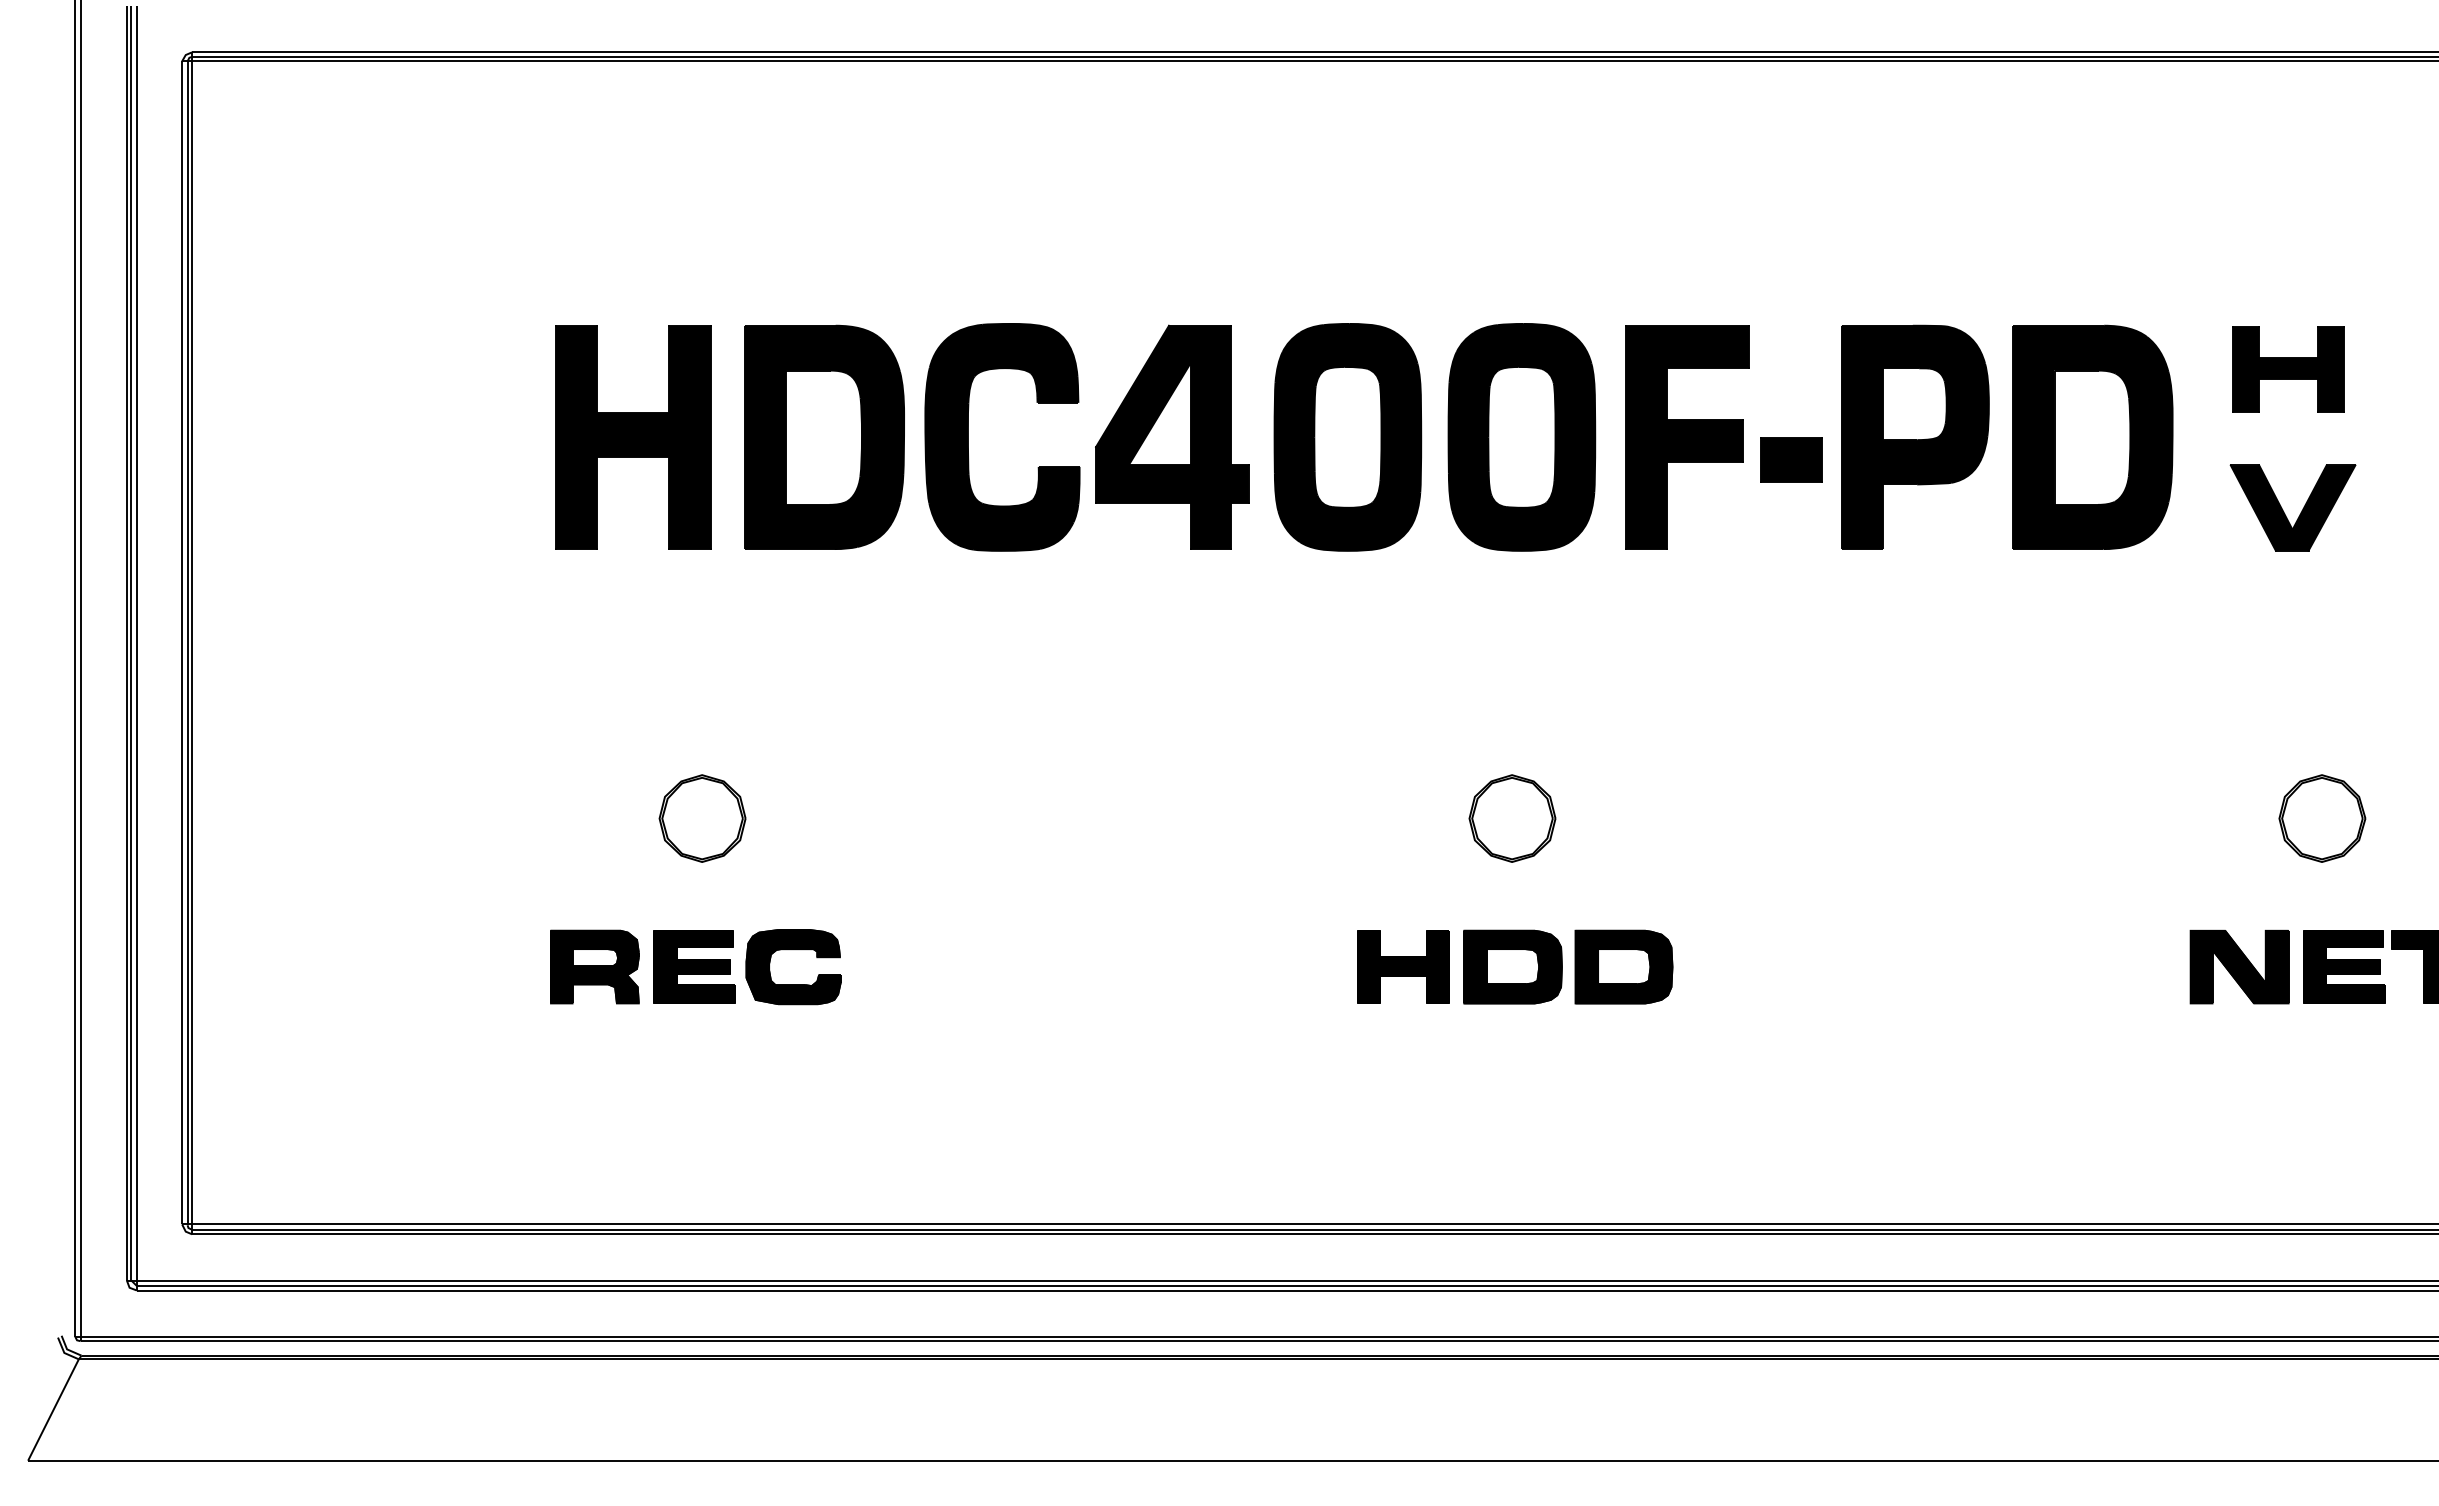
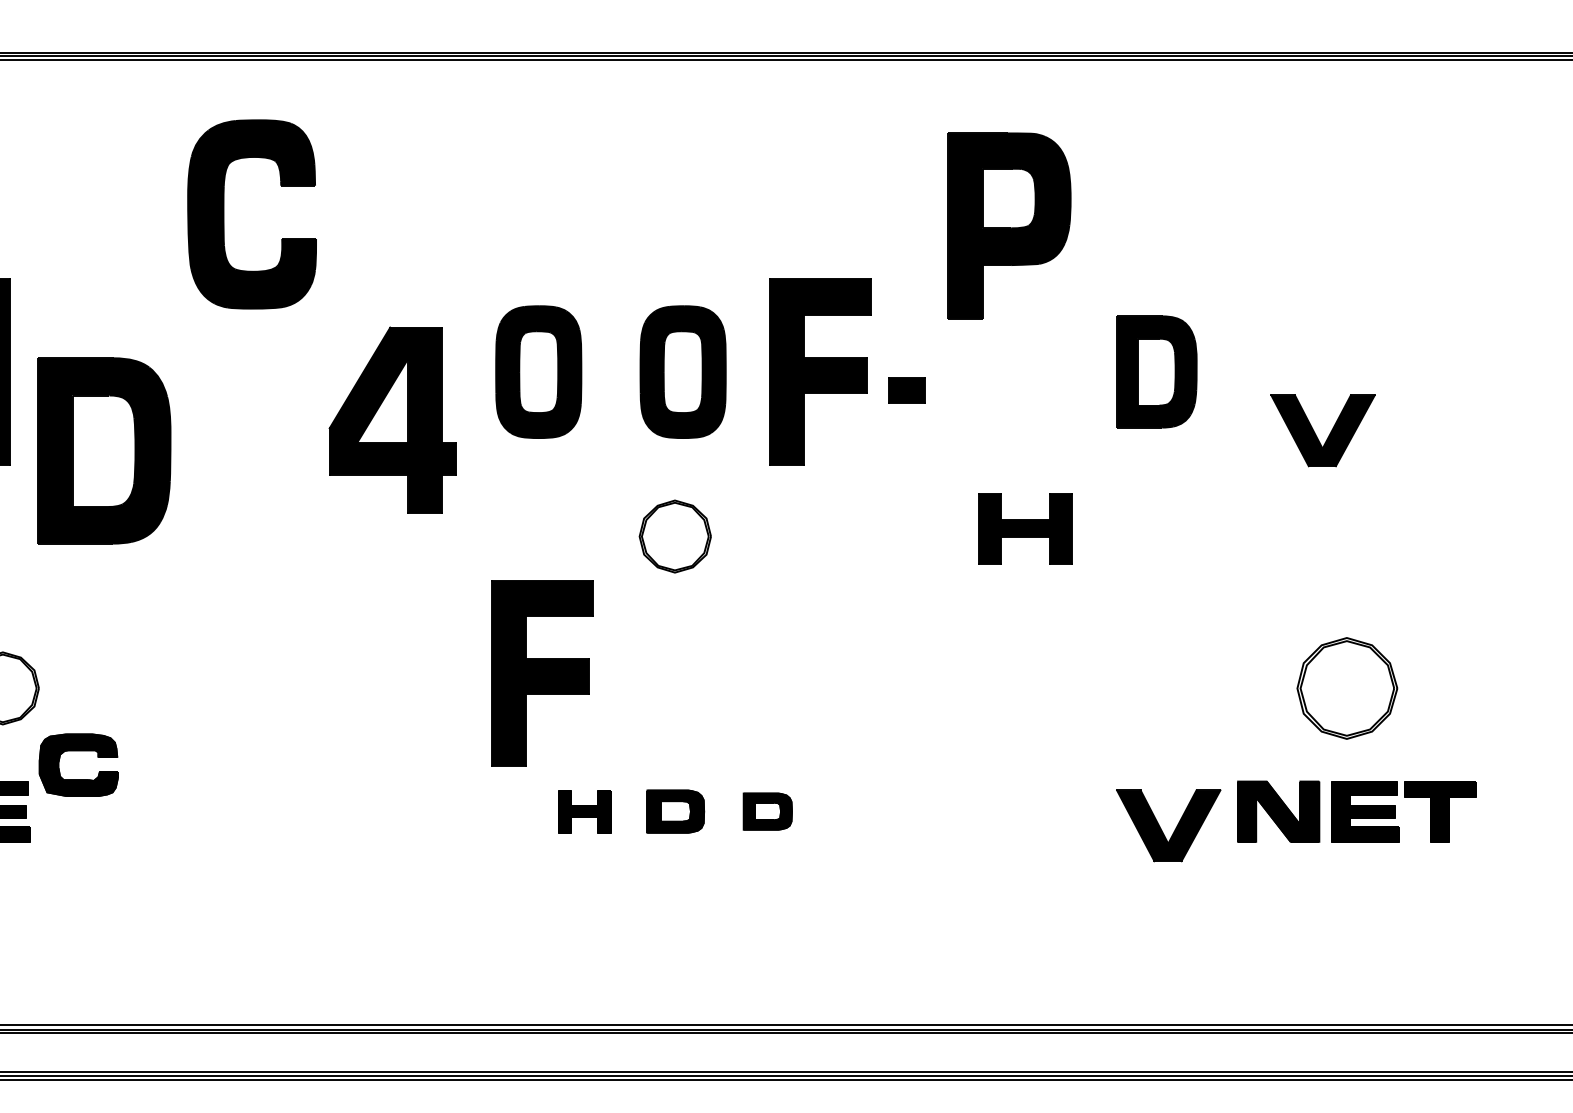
part: (2288, 369) -> (1025, 529), moved
part: (824, 436) -> (104, 450), moved
part: (1172, 436) -> (393, 419), moved
part: (1915, 436) -> (1009, 225), moved
part: (2092, 436) -> (1156, 371), size x0.6
part: (968, 437) -> (223, 214), moved
part: (1347, 437) -> (538, 372), size x0.7
part: (1521, 437) -> (682, 372), size x0.7
part: (1791, 459) -> (906, 390), size x0.7
part: (1352, 800) -> (542, 673), added
part: (1512, 818) -> (675, 536), moved
part: (2322, 818) -> (1347, 688), size x1.4
part: (793, 950) -> (78, 751), moved
part: (1403, 966) -> (584, 811), size x0.7
part: (1512, 966) -> (675, 811), size x0.7
part: (1623, 966) -> (767, 811), size x0.6
part: (2098, 987) -> (1161, 828), added

